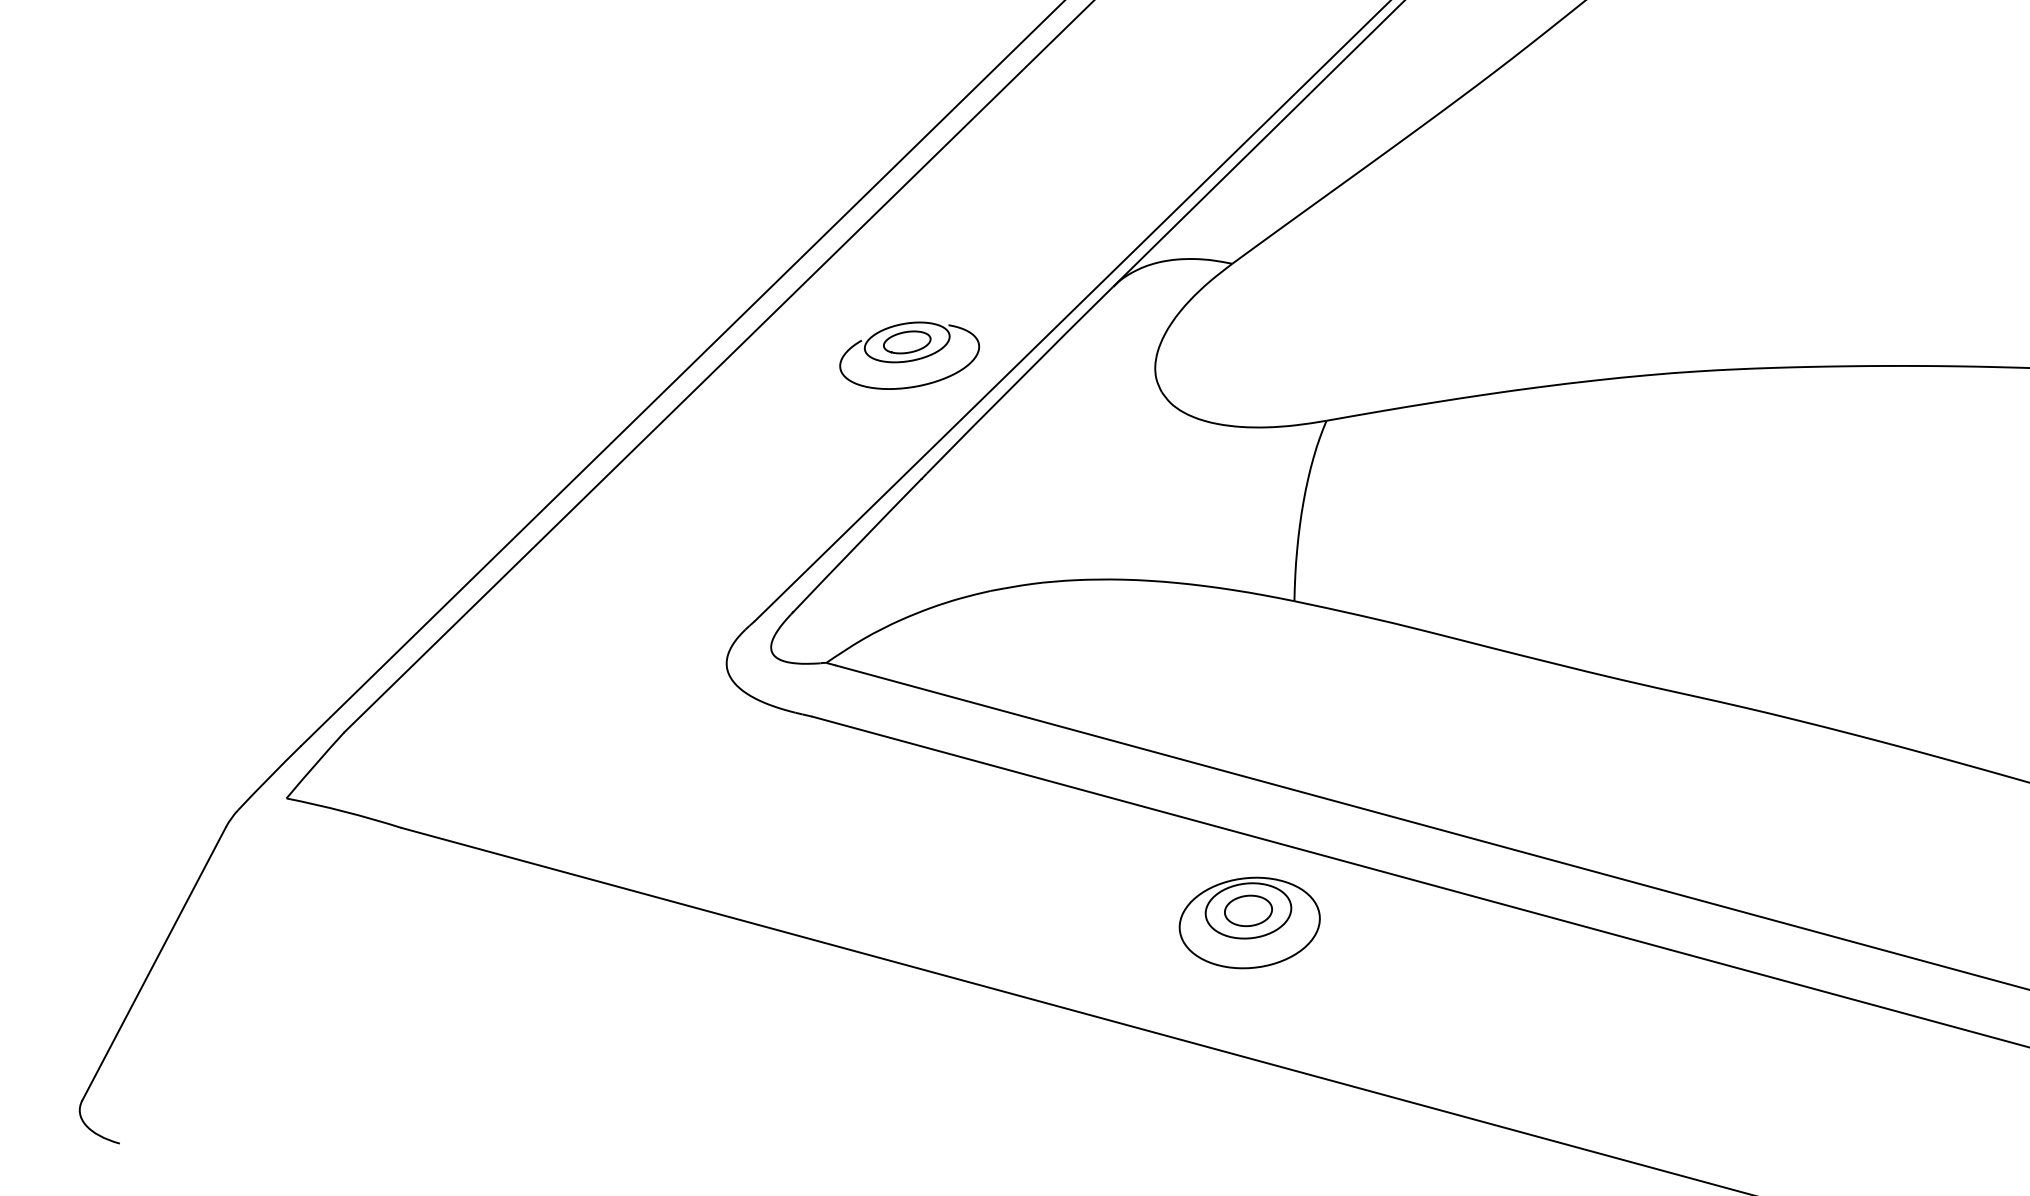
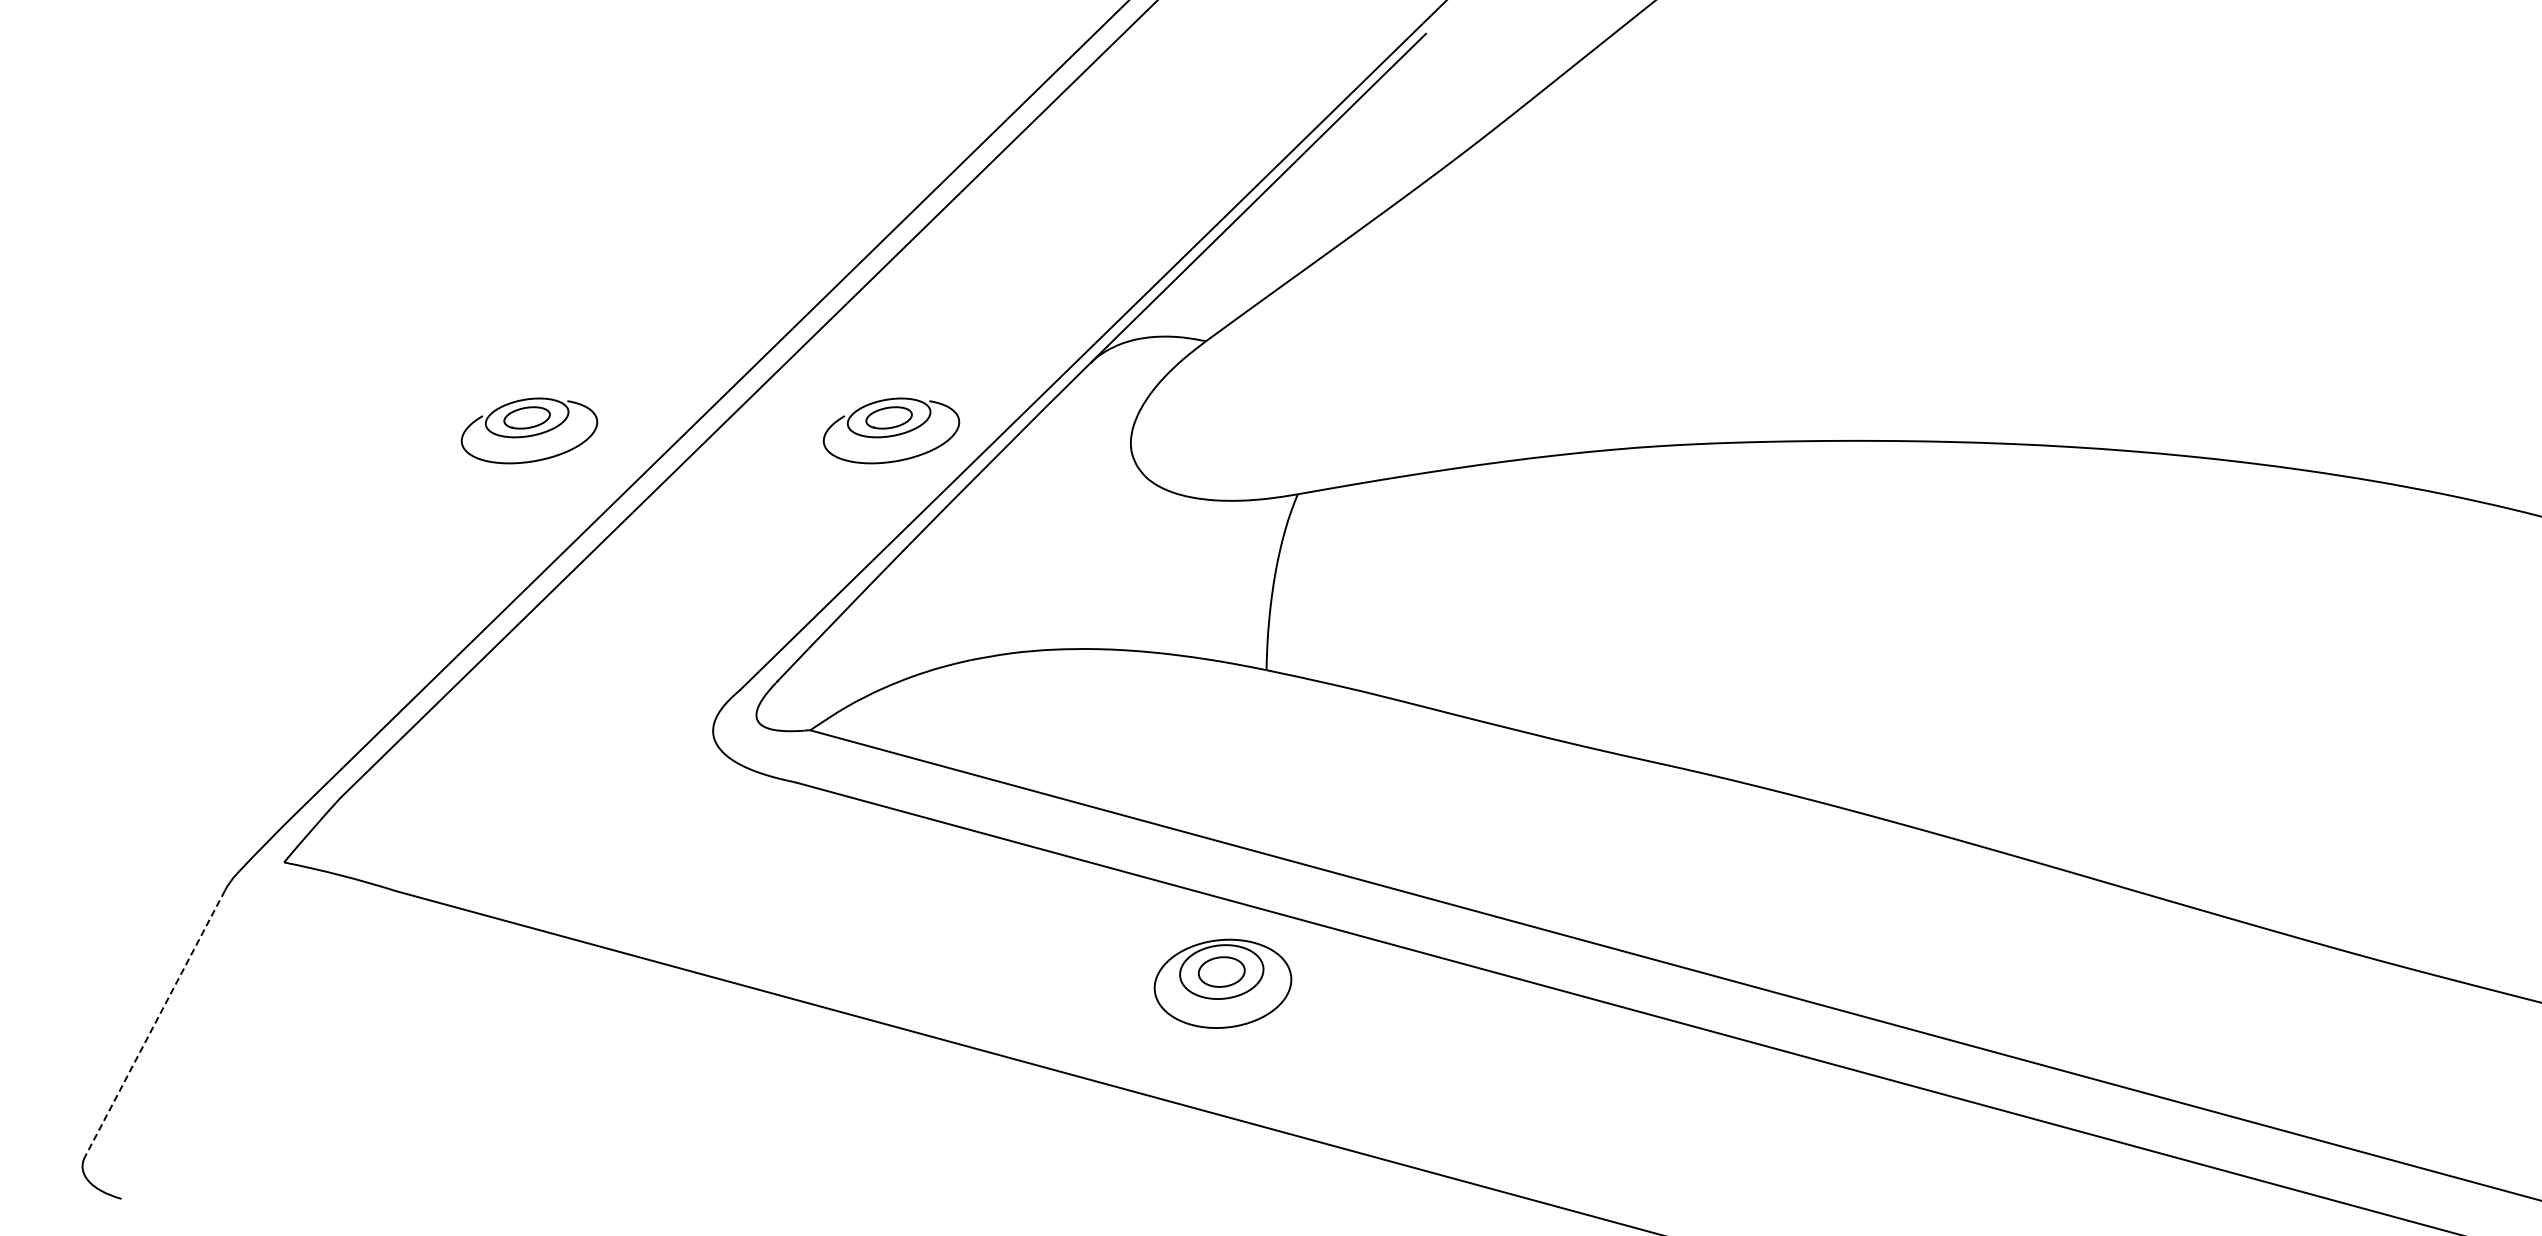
part: (538, 355) -> (529, 430), added
line: (153, 964) -> (154, 1024), solid -> dashed

